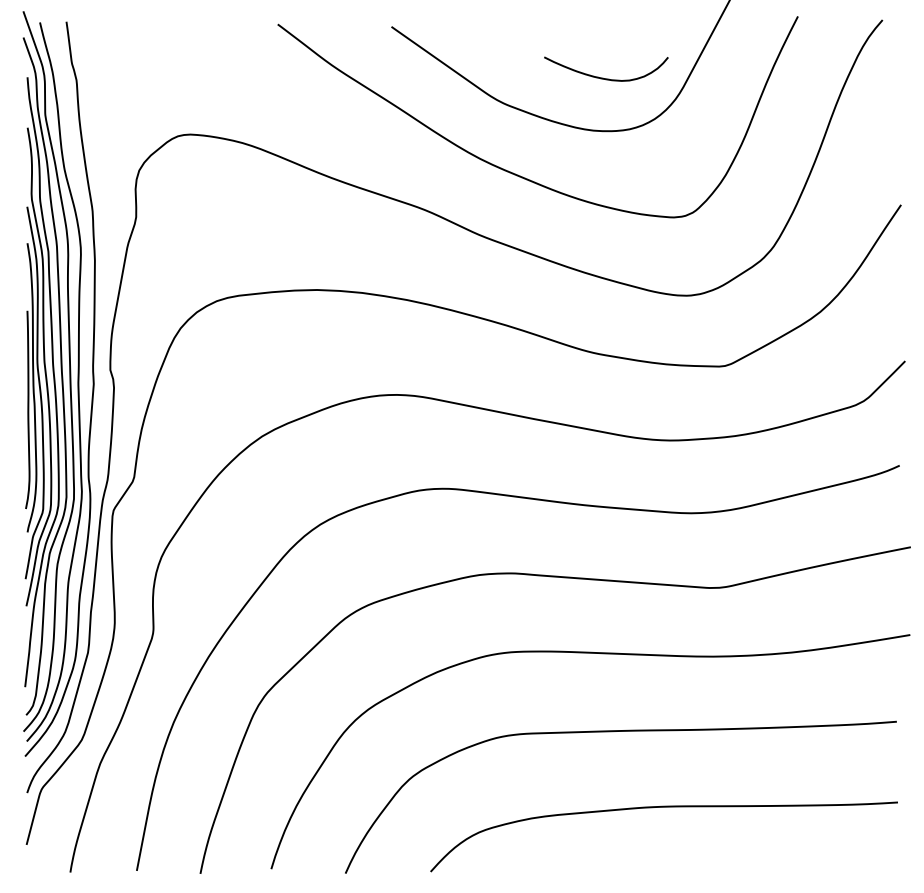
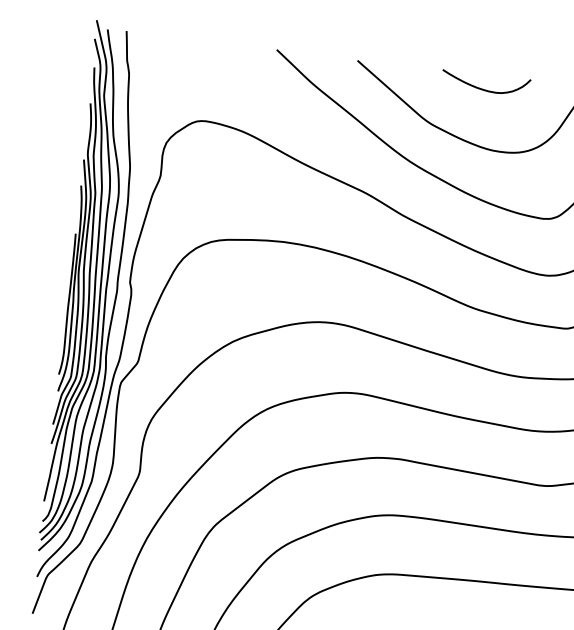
curve: (603, 77) -> (483, 88), moved

